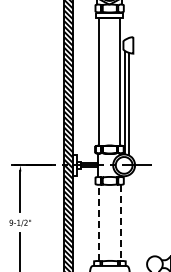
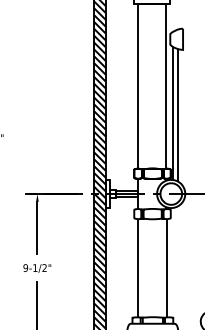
line: (98, 222) -> (138, 267), dashed -> solid
line: (120, 223) -> (166, 268), dashed -> solid

